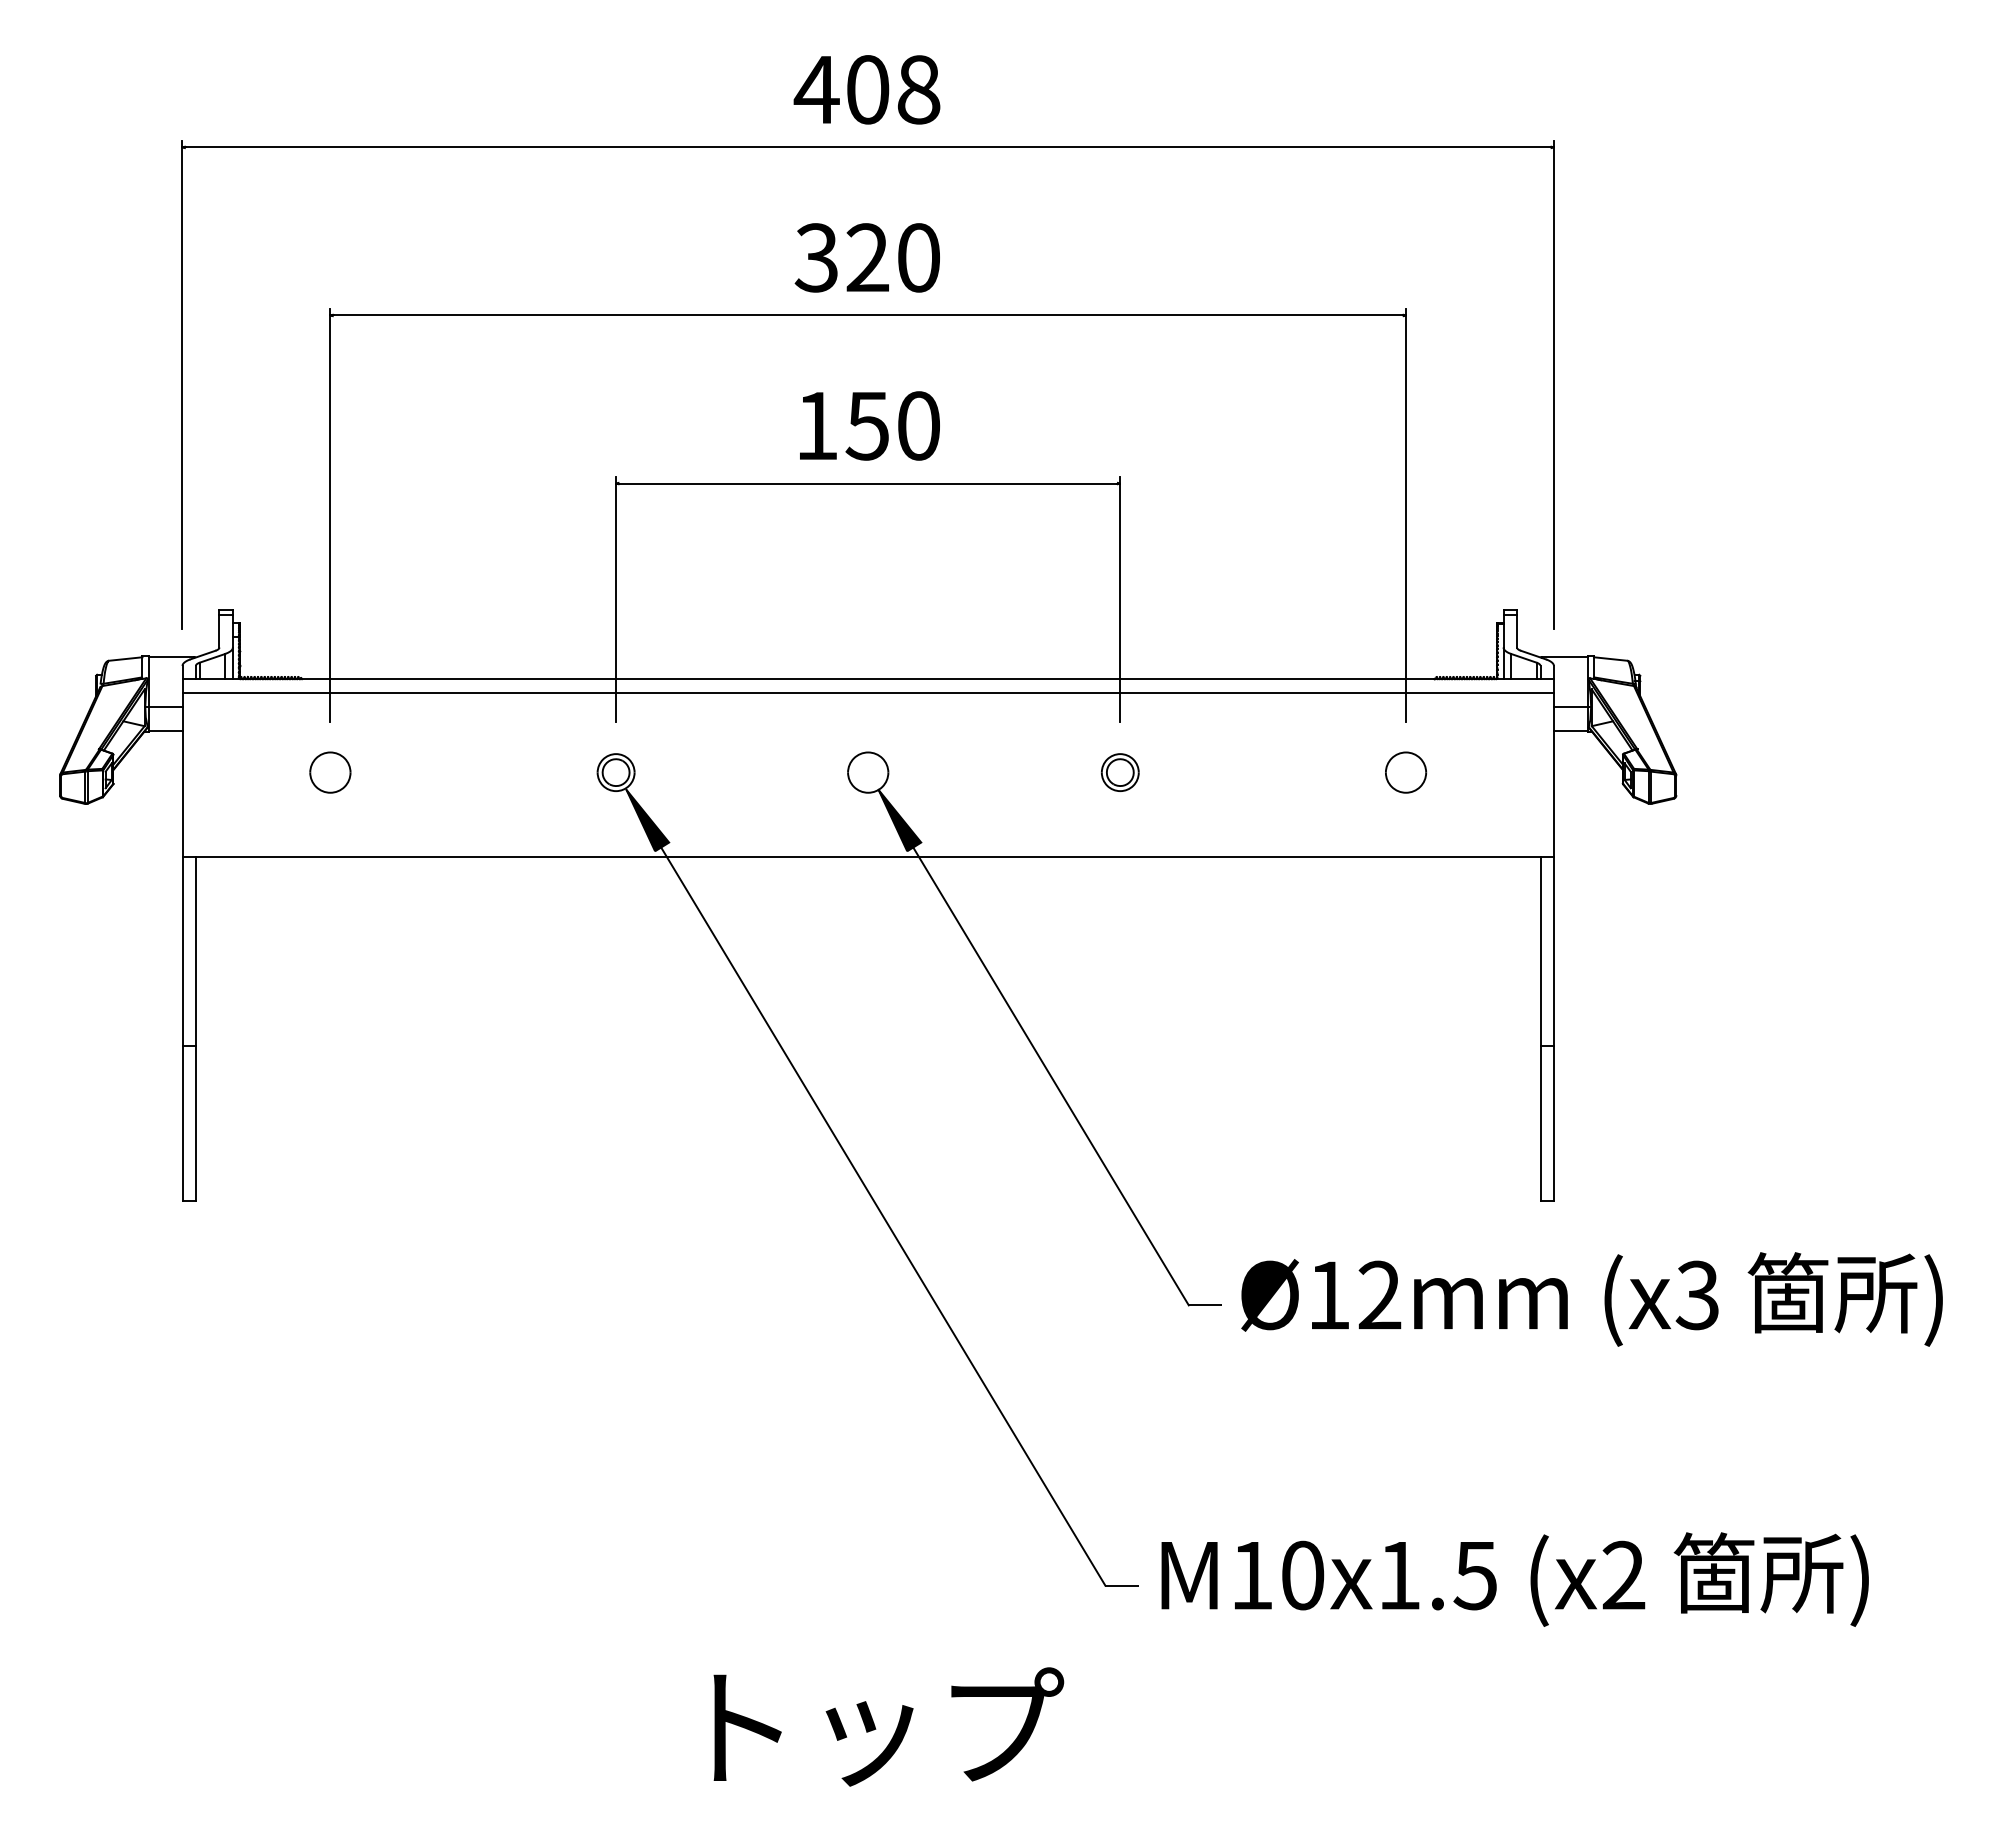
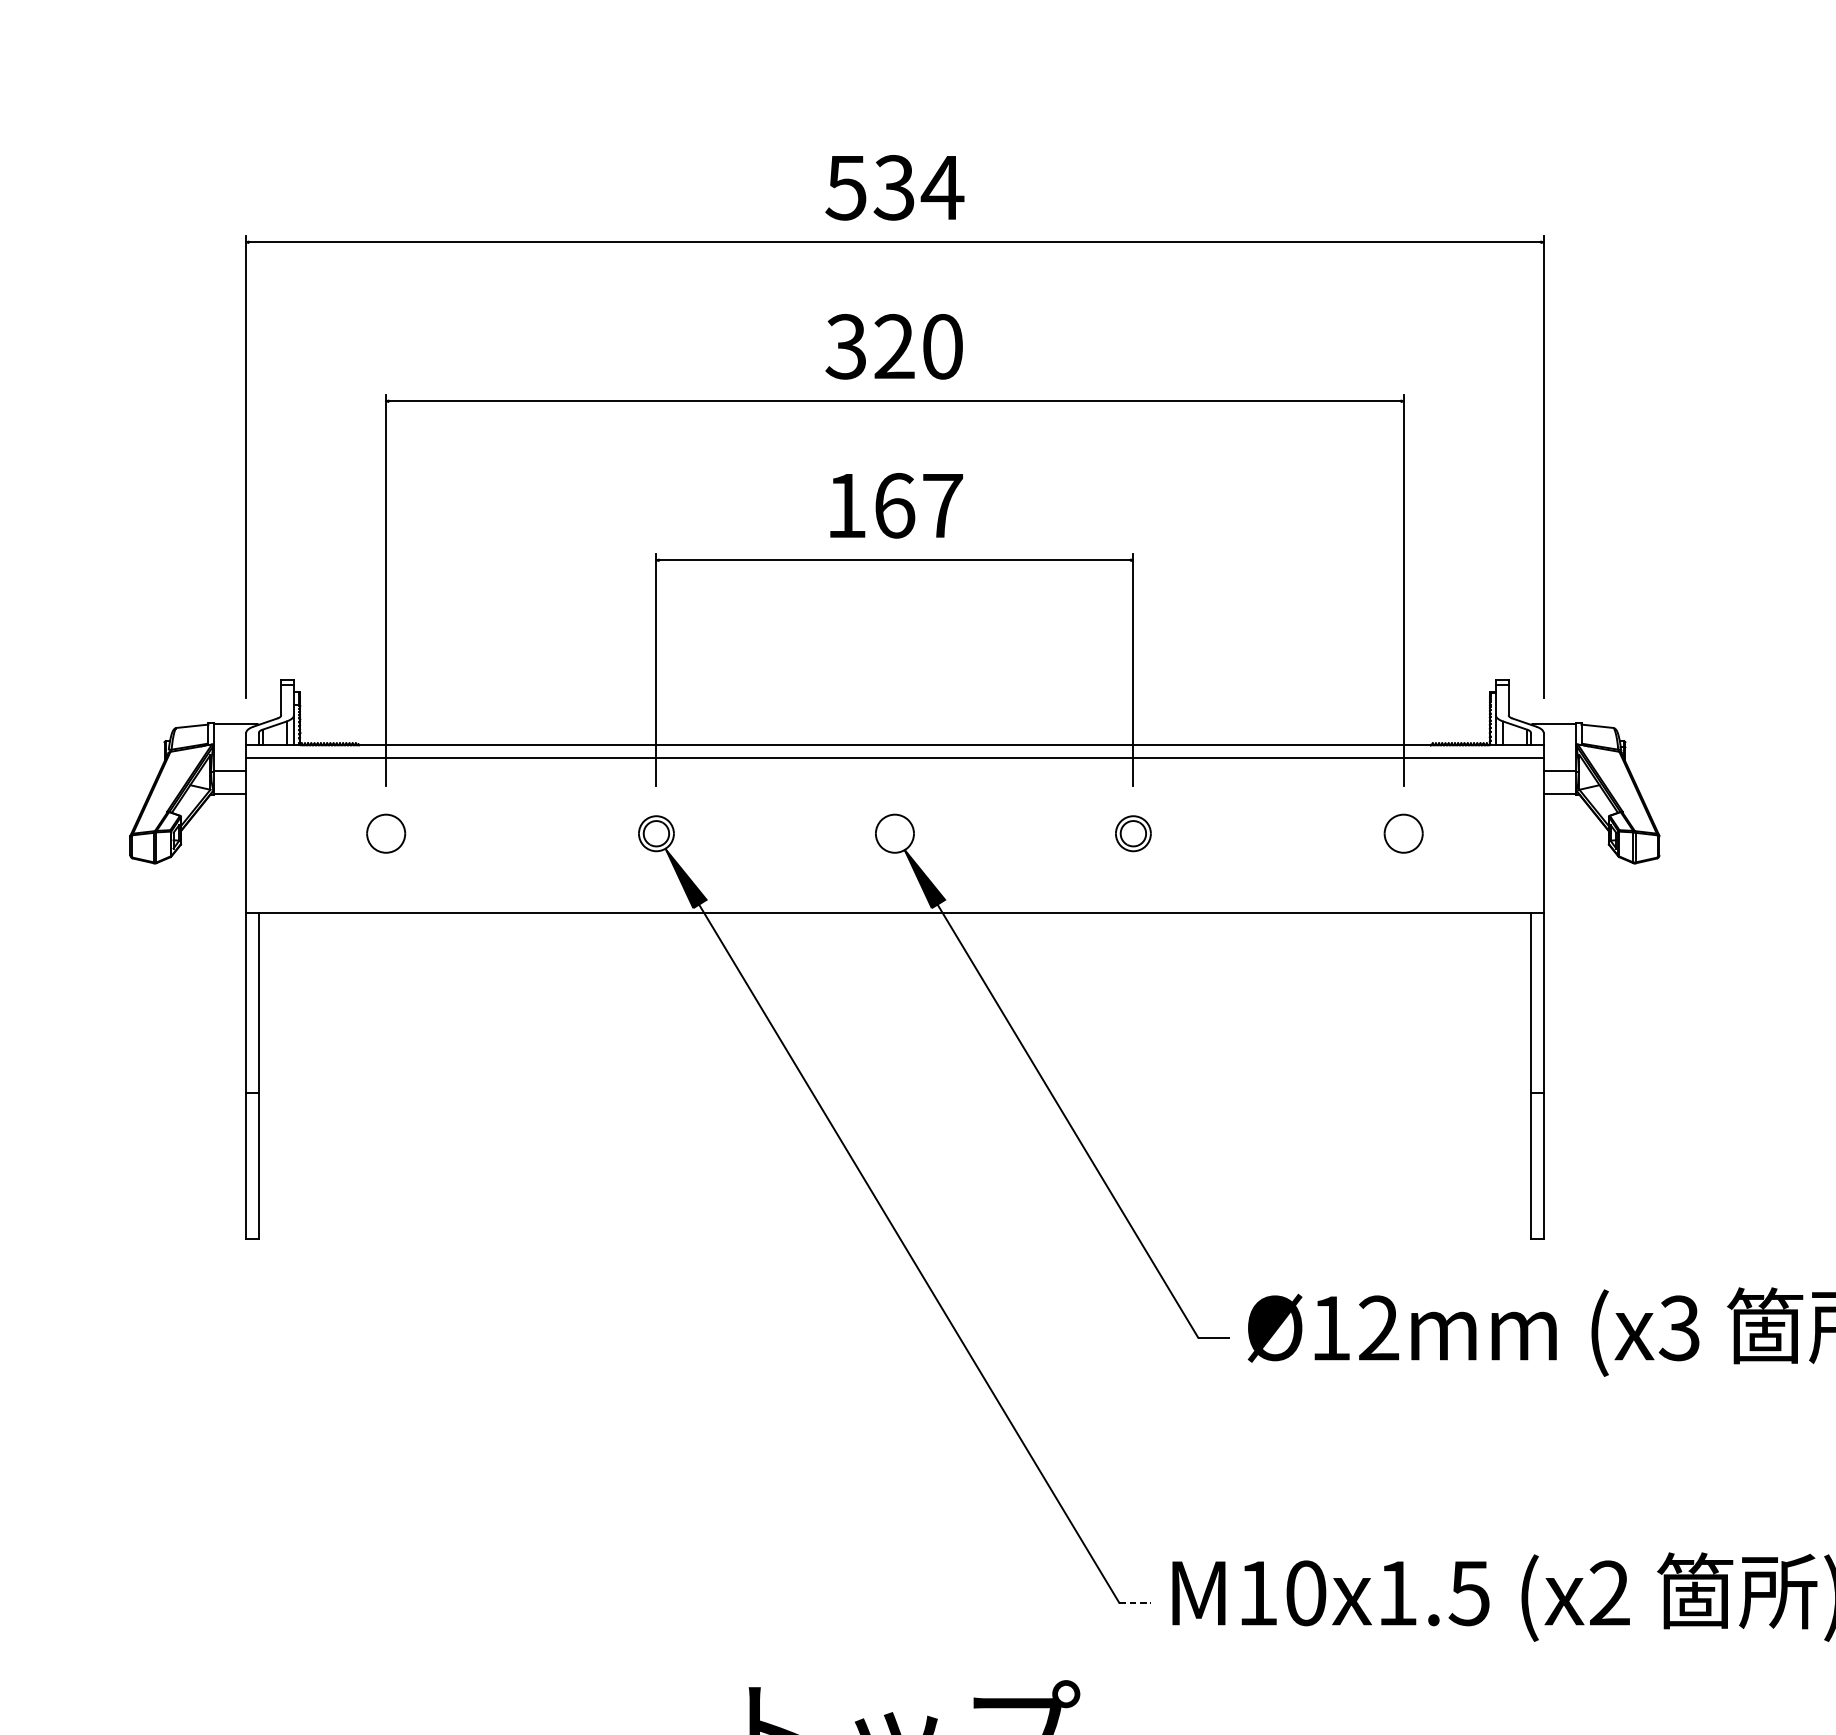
text: (867, 89) -> (894, 187), 408 -> 534
text: (892, 425) -> (917, 505), 150 -> 167
line: (1122, 1585) -> (1135, 1602), solid -> dashed

